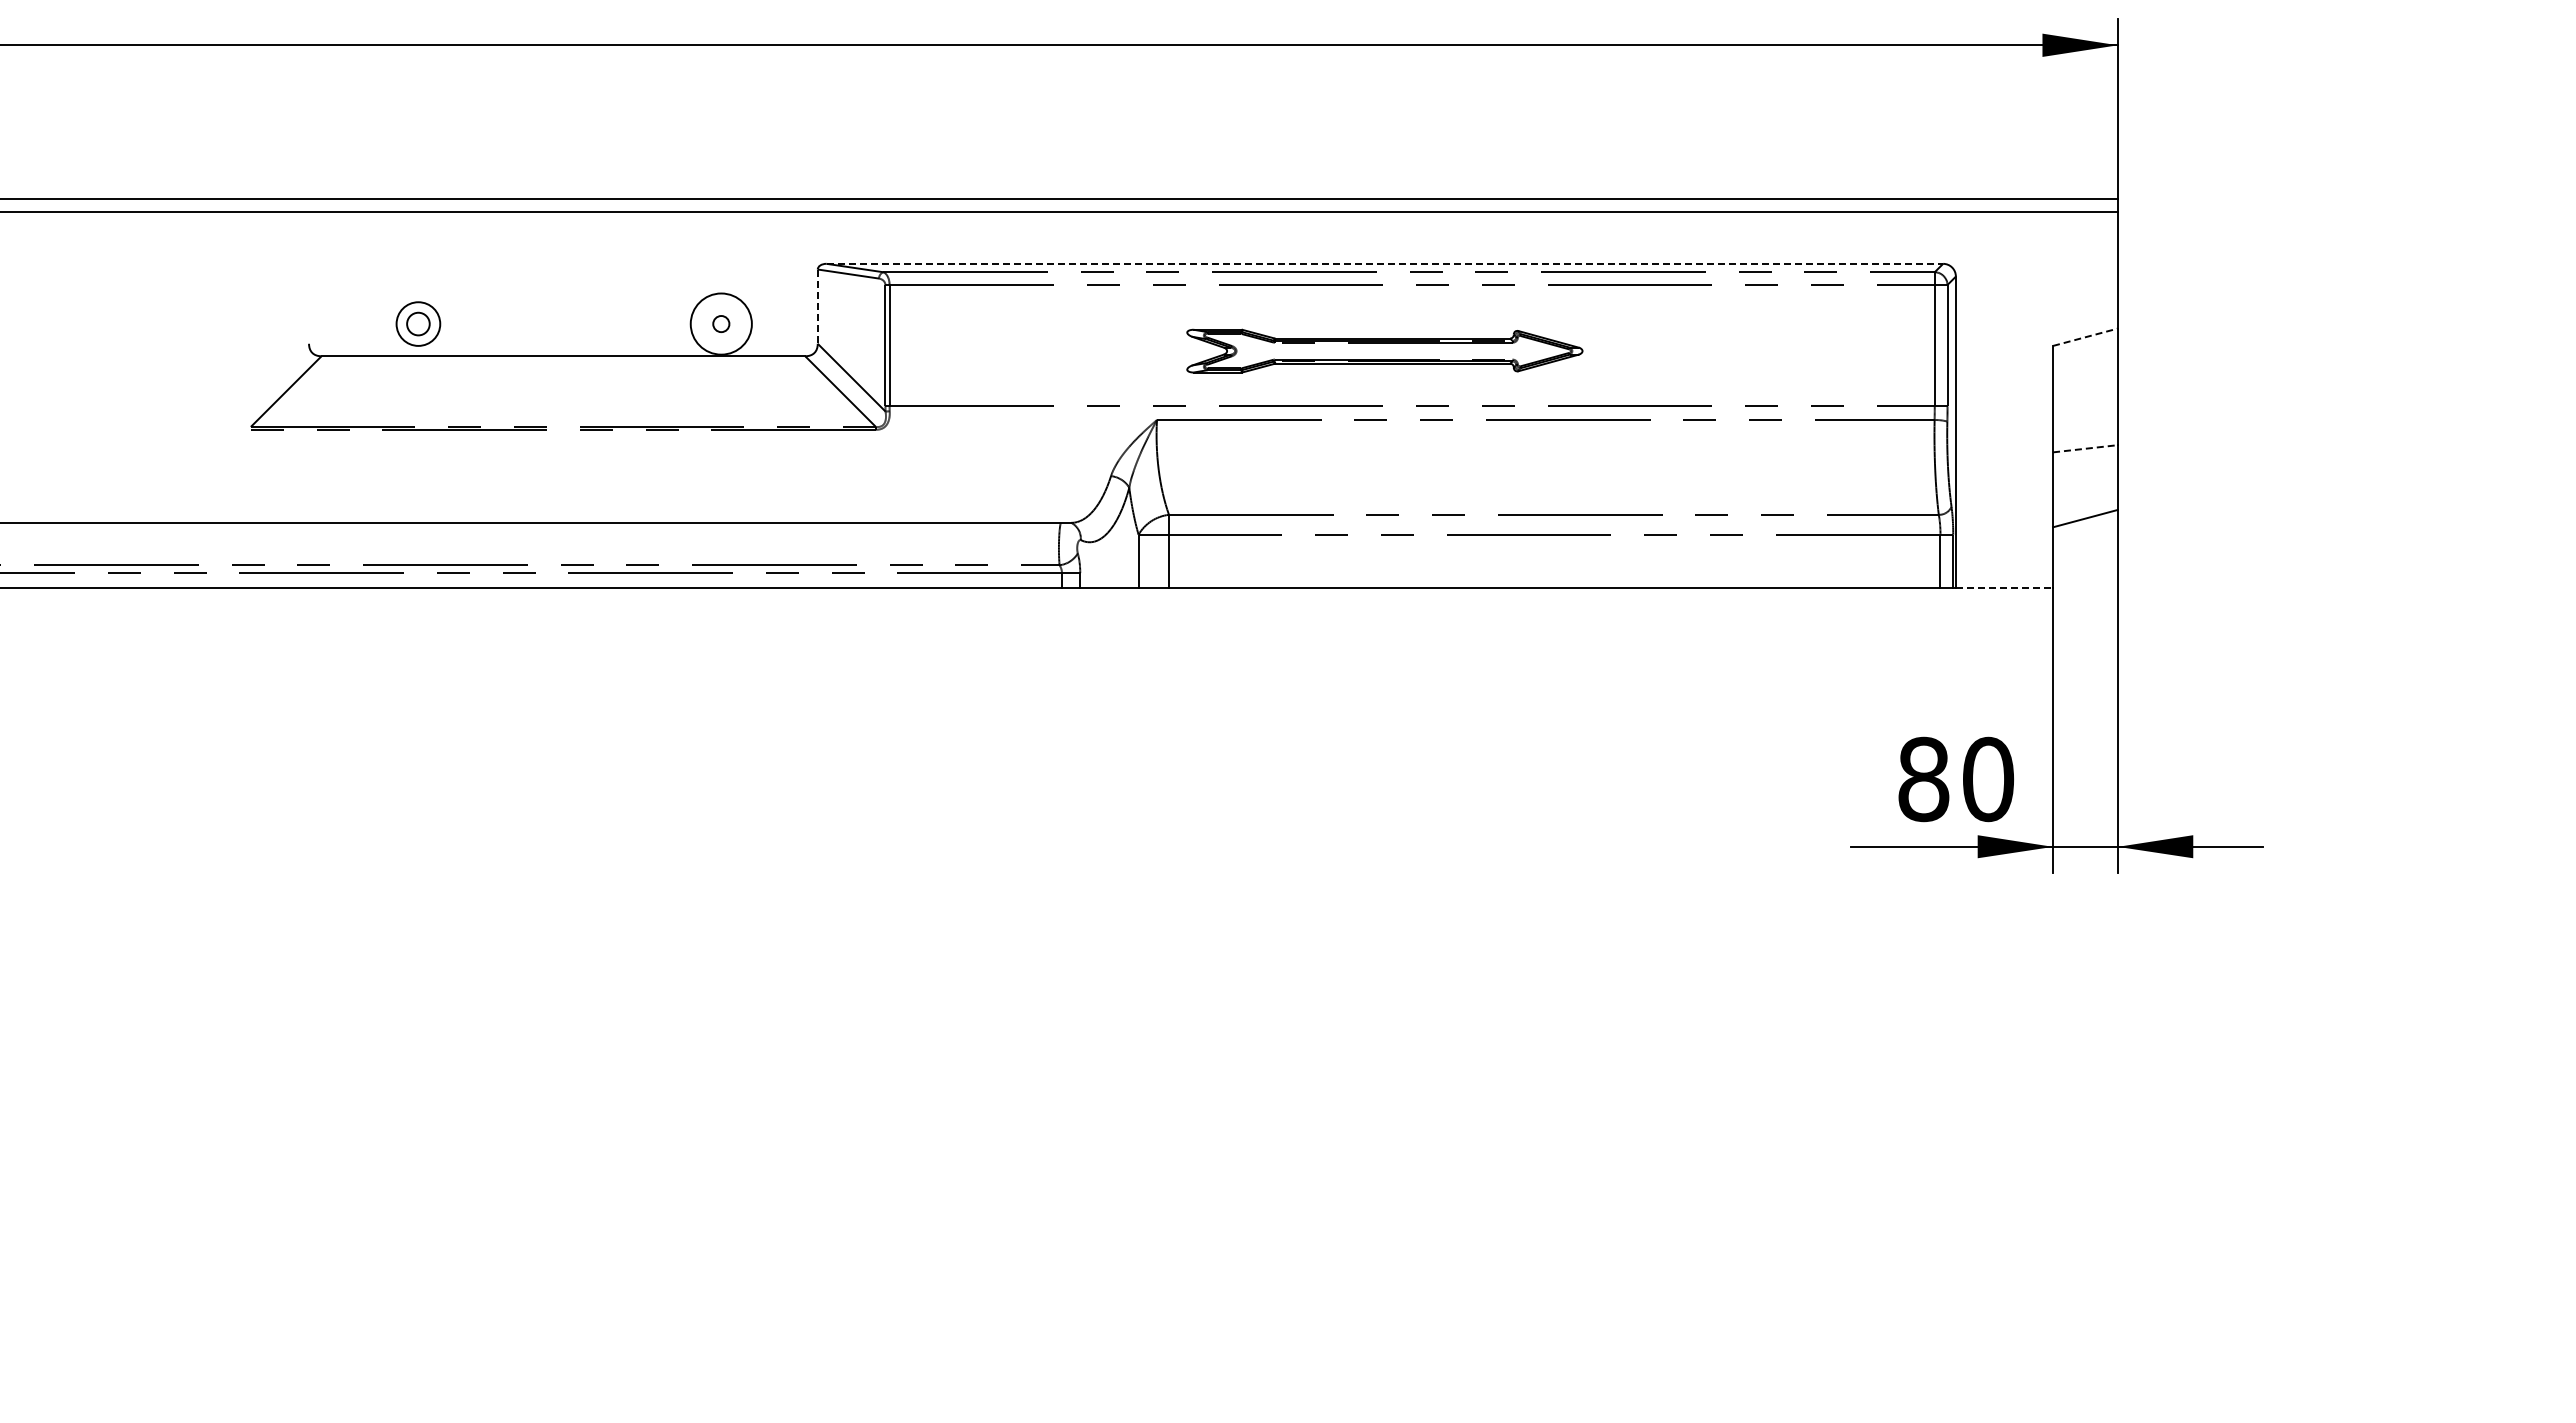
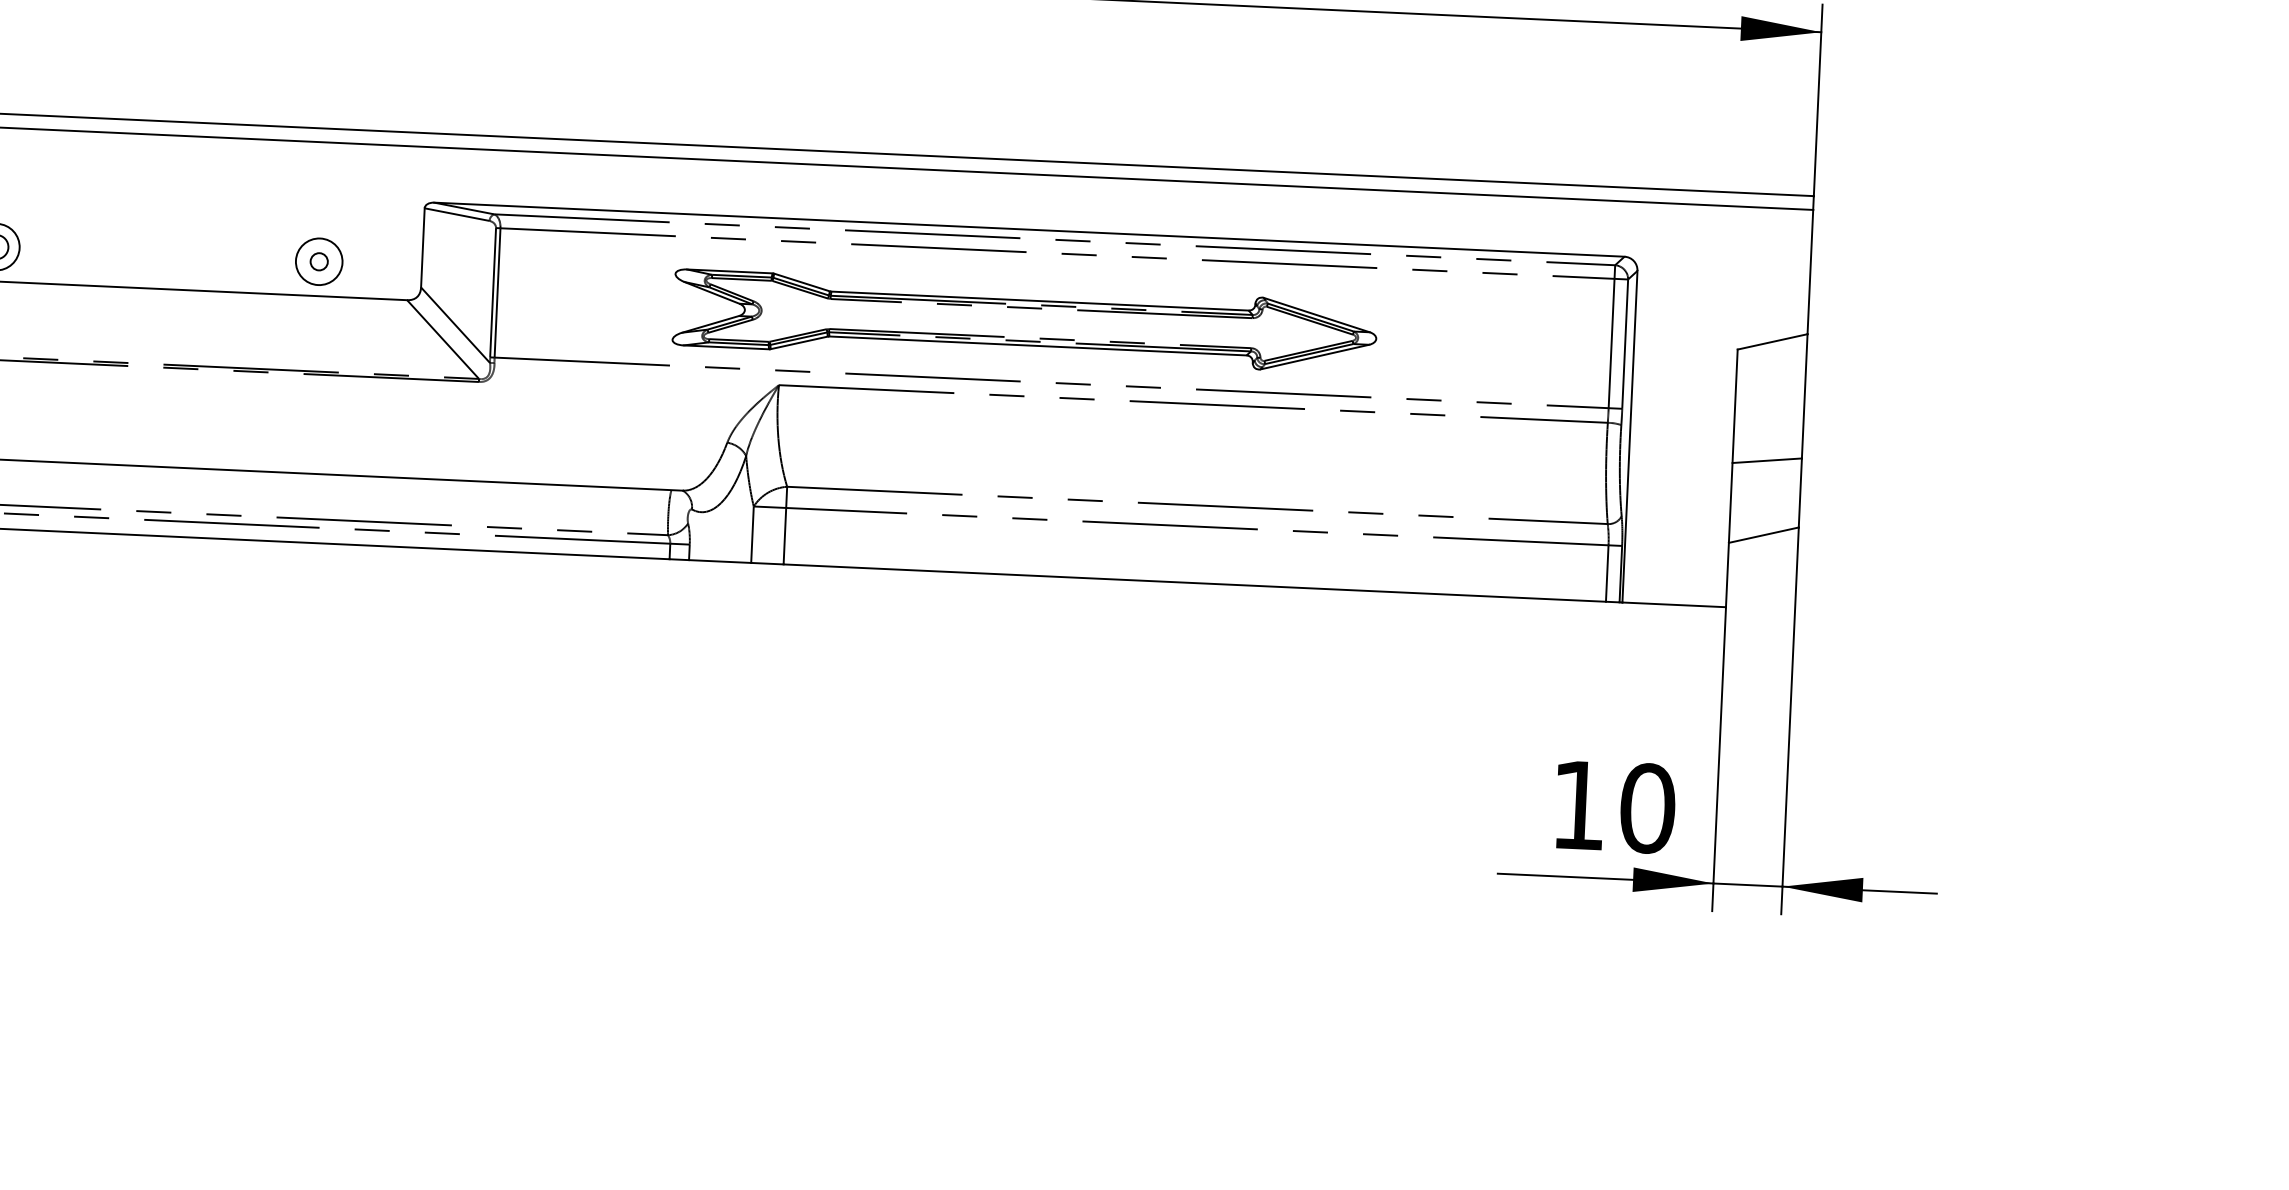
line: (1385, 263) -> (1030, 229), dashed -> solid
line: (817, 307) -> (422, 248), dashed -> solid
circle: (721, 323) -> (319, 261), size x0.71
line: (2085, 337) -> (1772, 342), dashed -> solid
part: (1384, 350) -> (1024, 322), size x1.67
line: (2085, 448) -> (1767, 460), dashed -> solid
line: (2004, 587) -> (1674, 604), dashed -> solid
text: (1923, 779) -> (1578, 805), 80 -> 10

